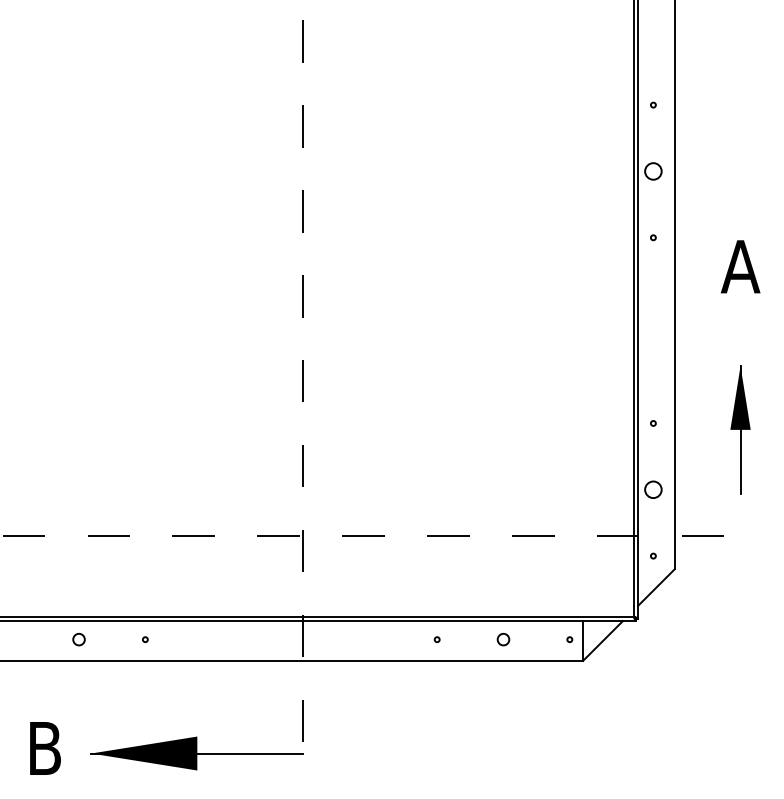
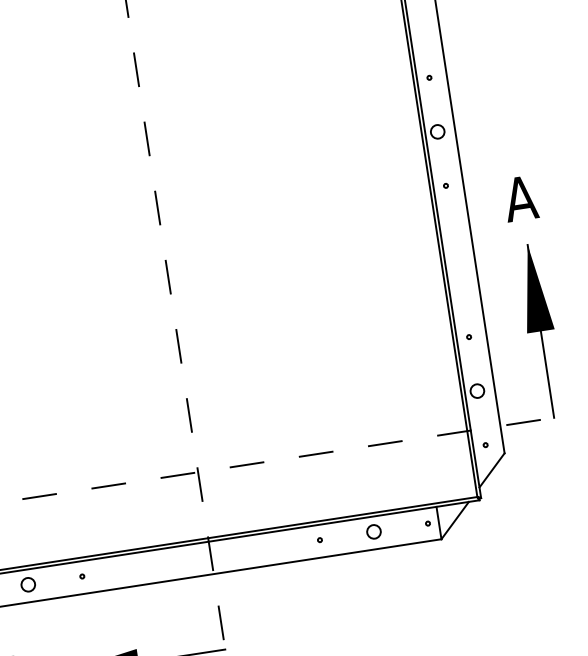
part: (740, 429) -> (540, 331), size x1.67
circle: (78, 639) -> (27, 584), size x1.43
circle: (503, 639) -> (373, 531), size x1.43

